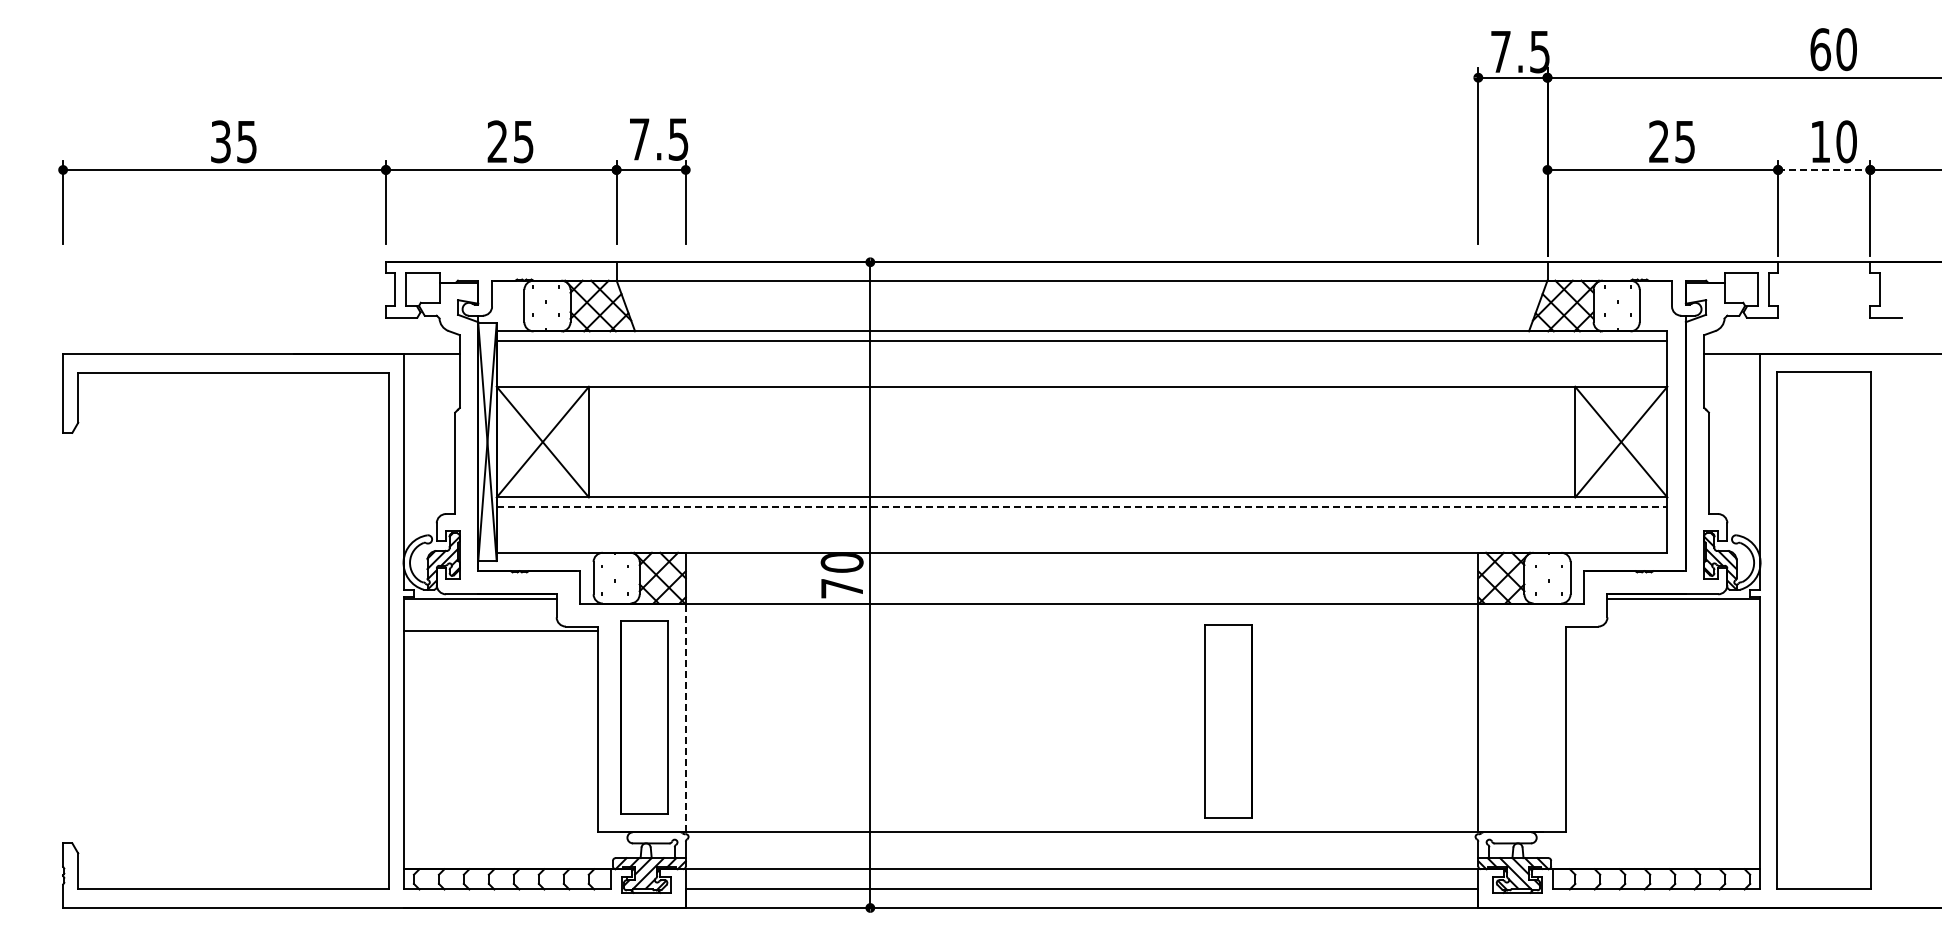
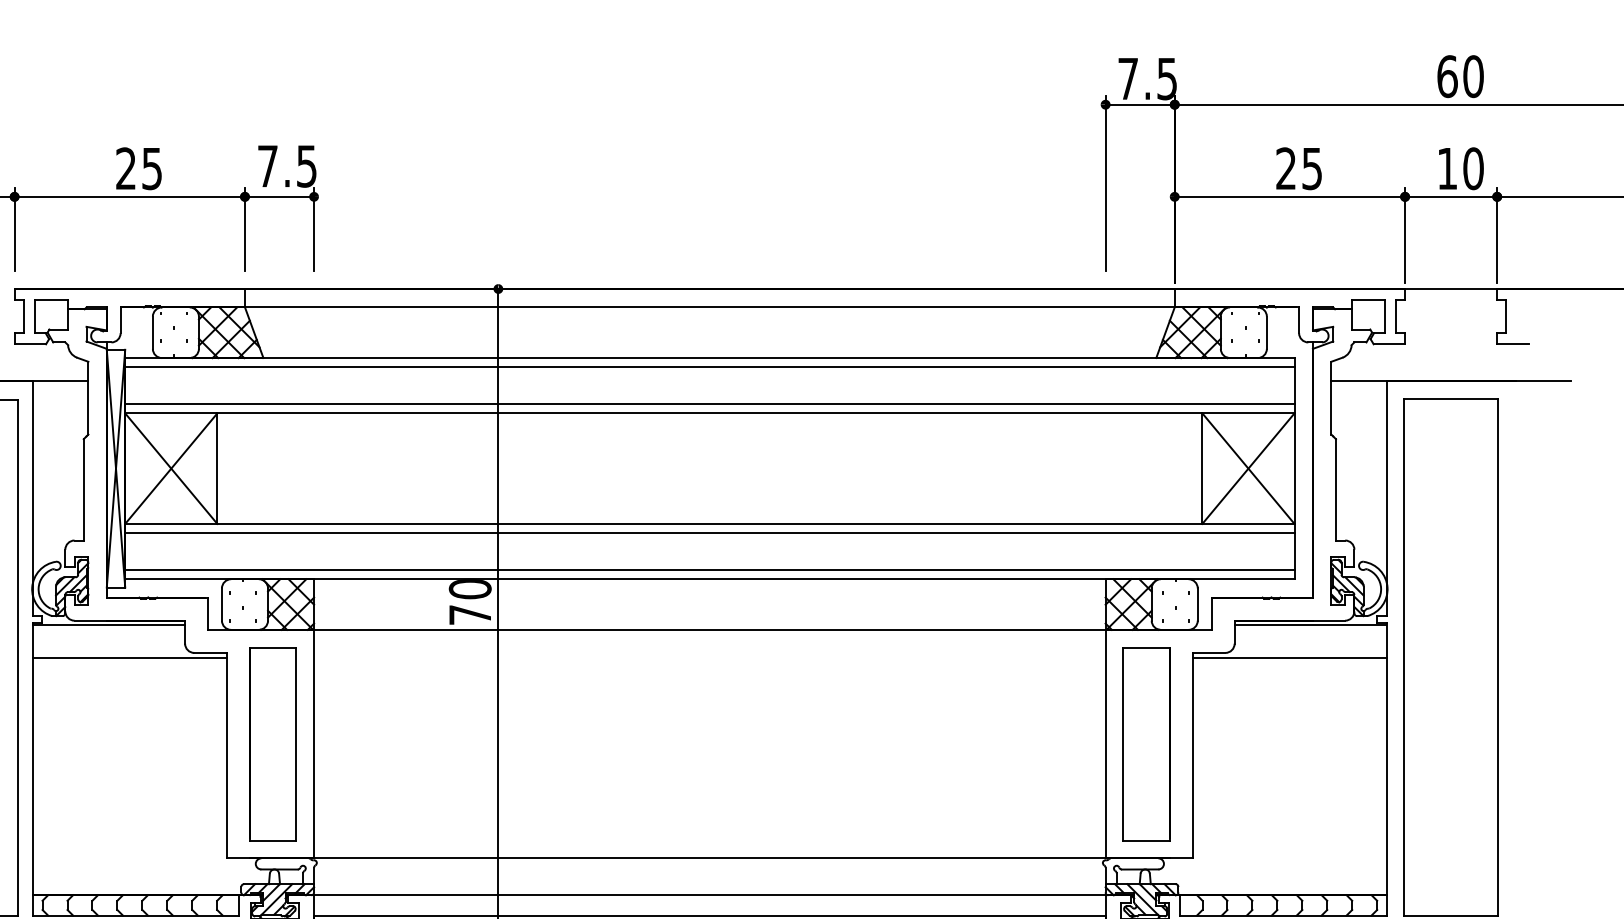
line: (1824, 169) -> (1451, 196), dashed -> solid
line: (1081, 377) -> (709, 404), added
line: (1082, 506) -> (710, 532), dashed -> solid
line: (1081, 543) -> (709, 569), added
line: (1662, 631) -> (1289, 657), added
line: (685, 717) -> (313, 743), dashed -> solid
part: (1228, 721) -> (1146, 743), moved

